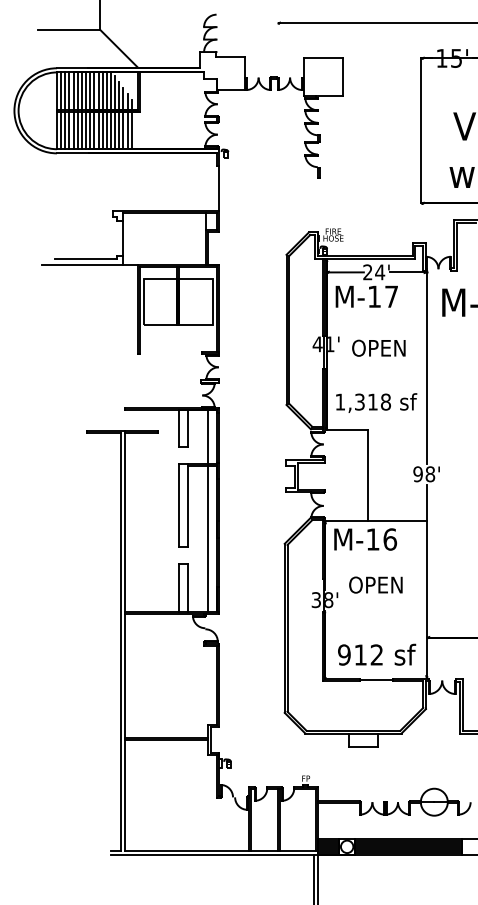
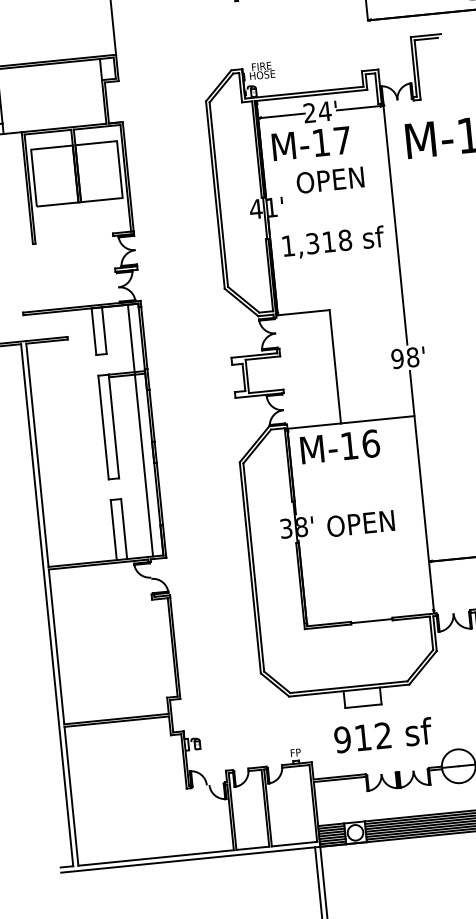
text: (378, 347) -> (329, 179), moved
text: (376, 402) -> (333, 242), moved
text: (375, 584) -> (360, 523), moved
text: (377, 654) -> (383, 734), moved

